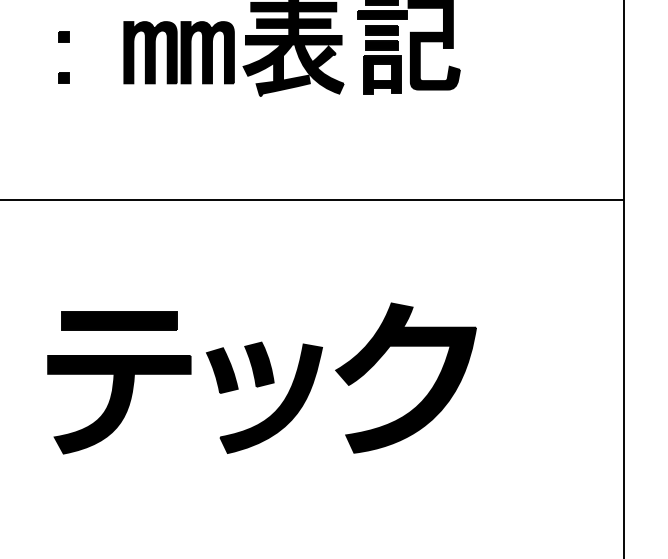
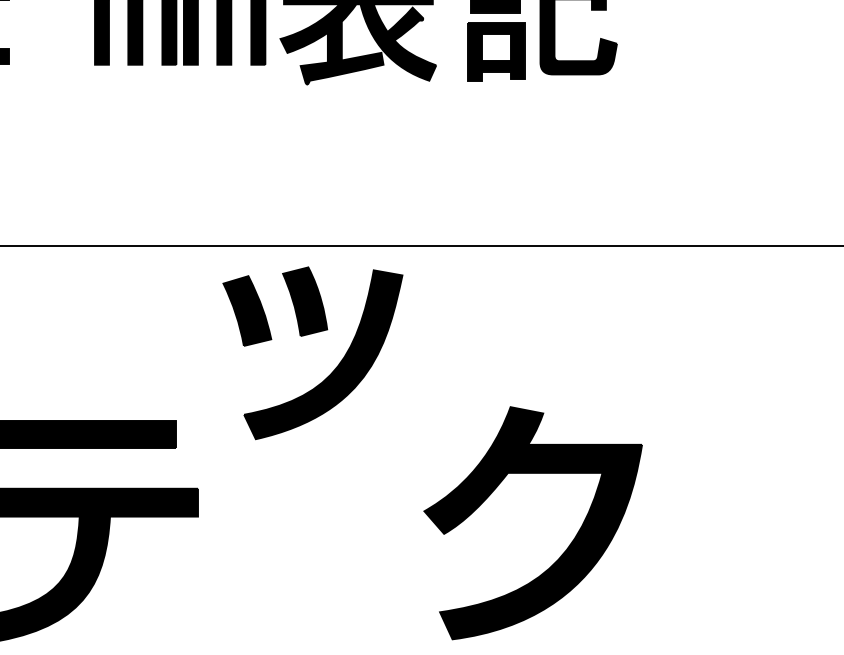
part: (262, 386) -> (309, 335), moved

